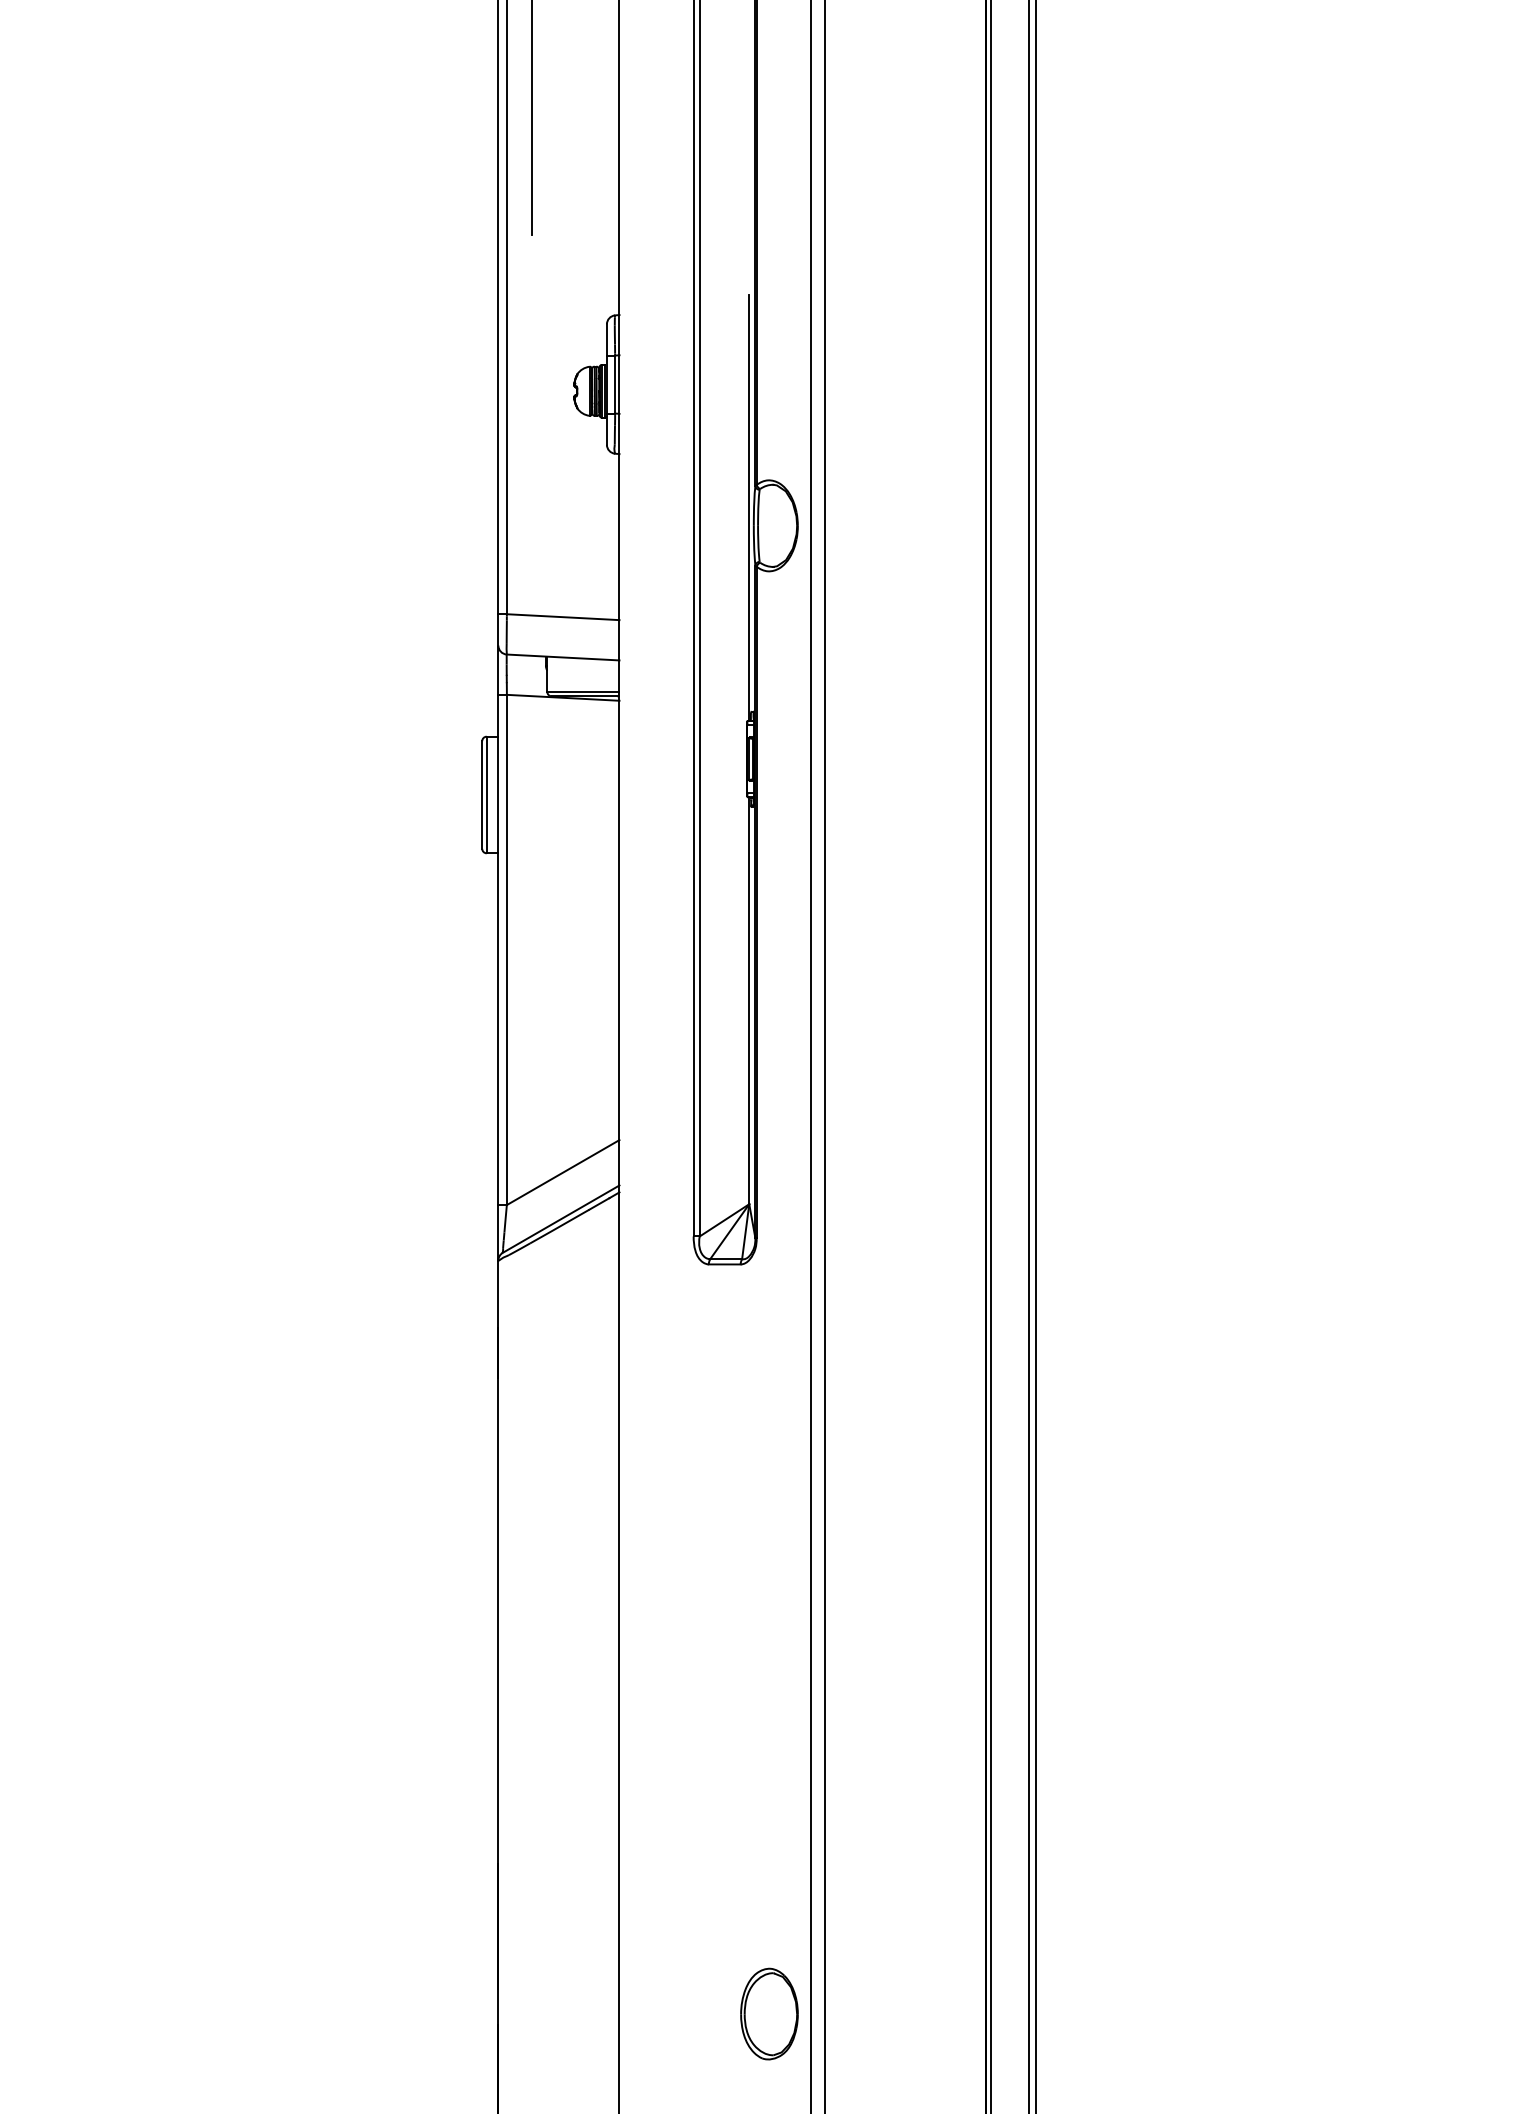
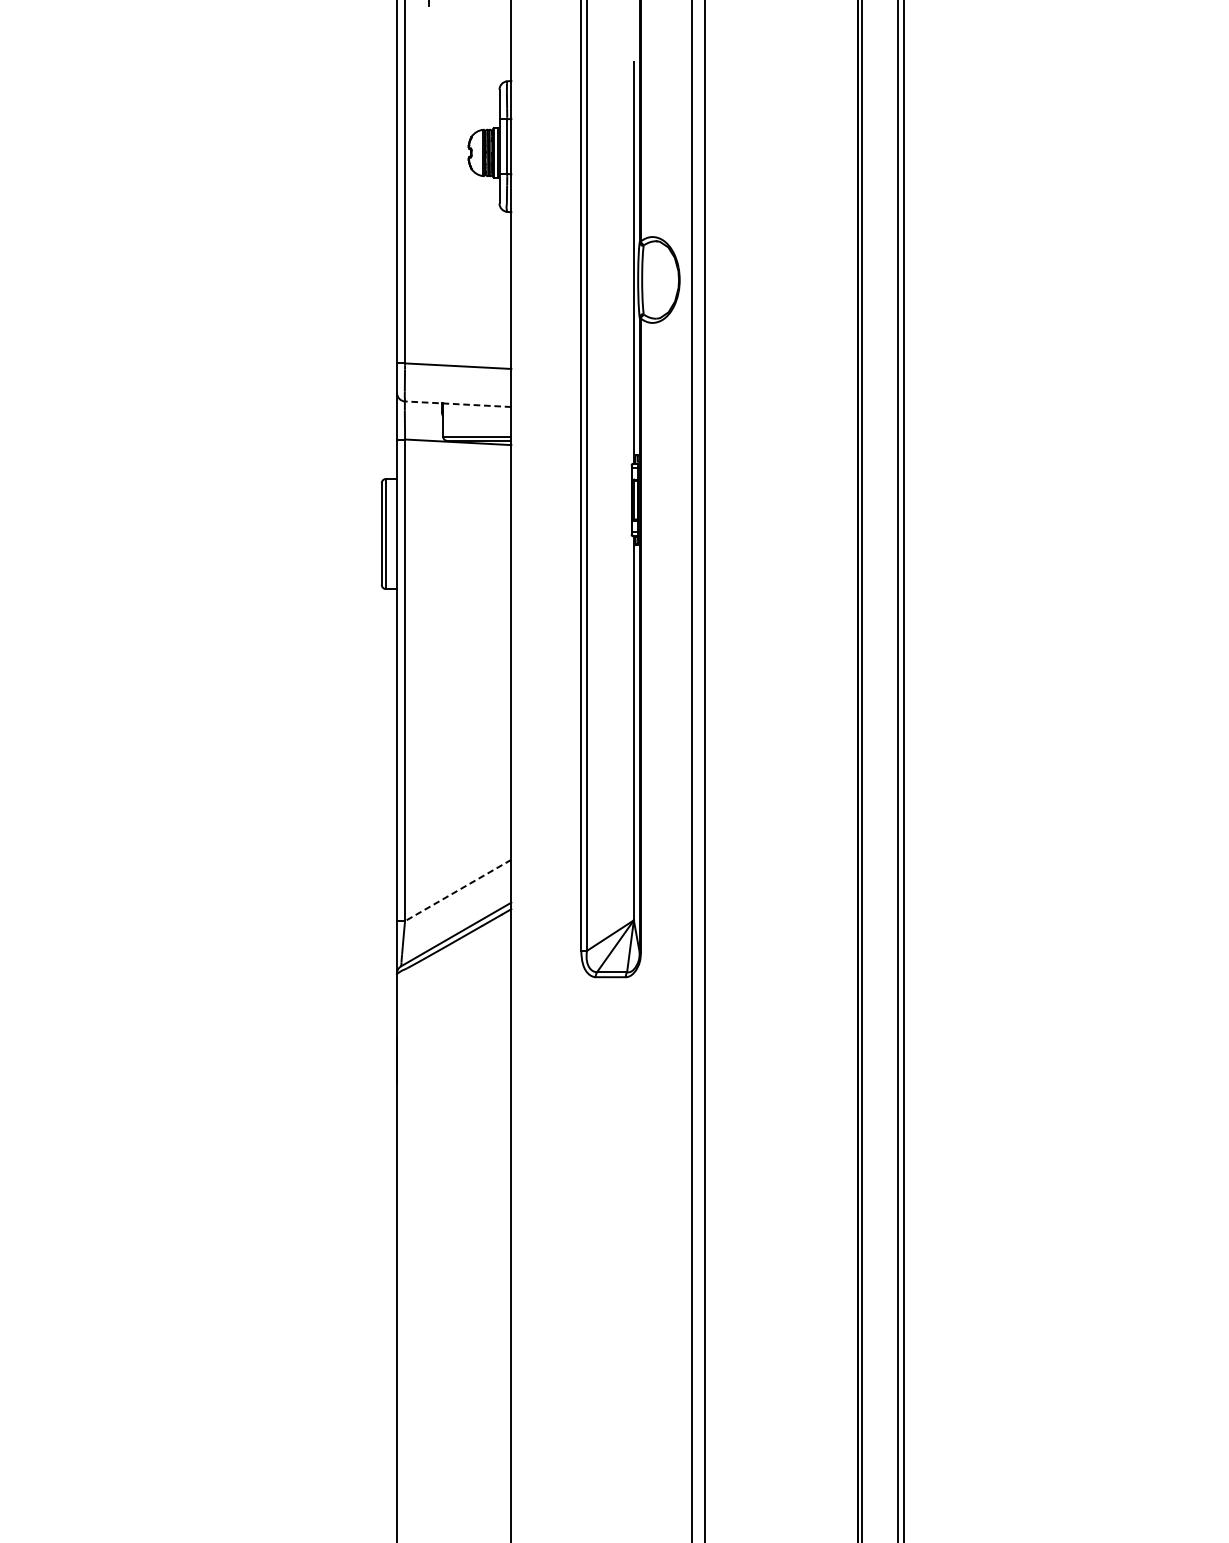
line: (562, 657) -> (457, 404), solid -> dashed
line: (562, 1172) -> (457, 890), solid -> dashed

